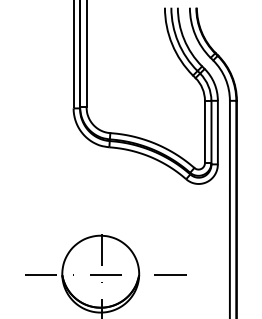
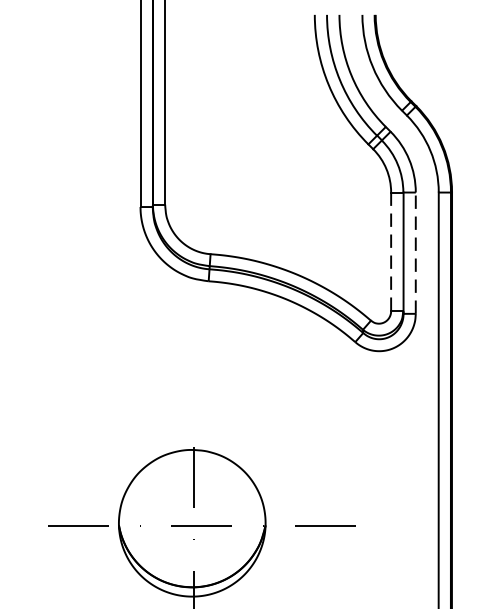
line: (204, 132) -> (390, 252), solid -> dashed
line: (217, 132) -> (415, 252), solid -> dashed

